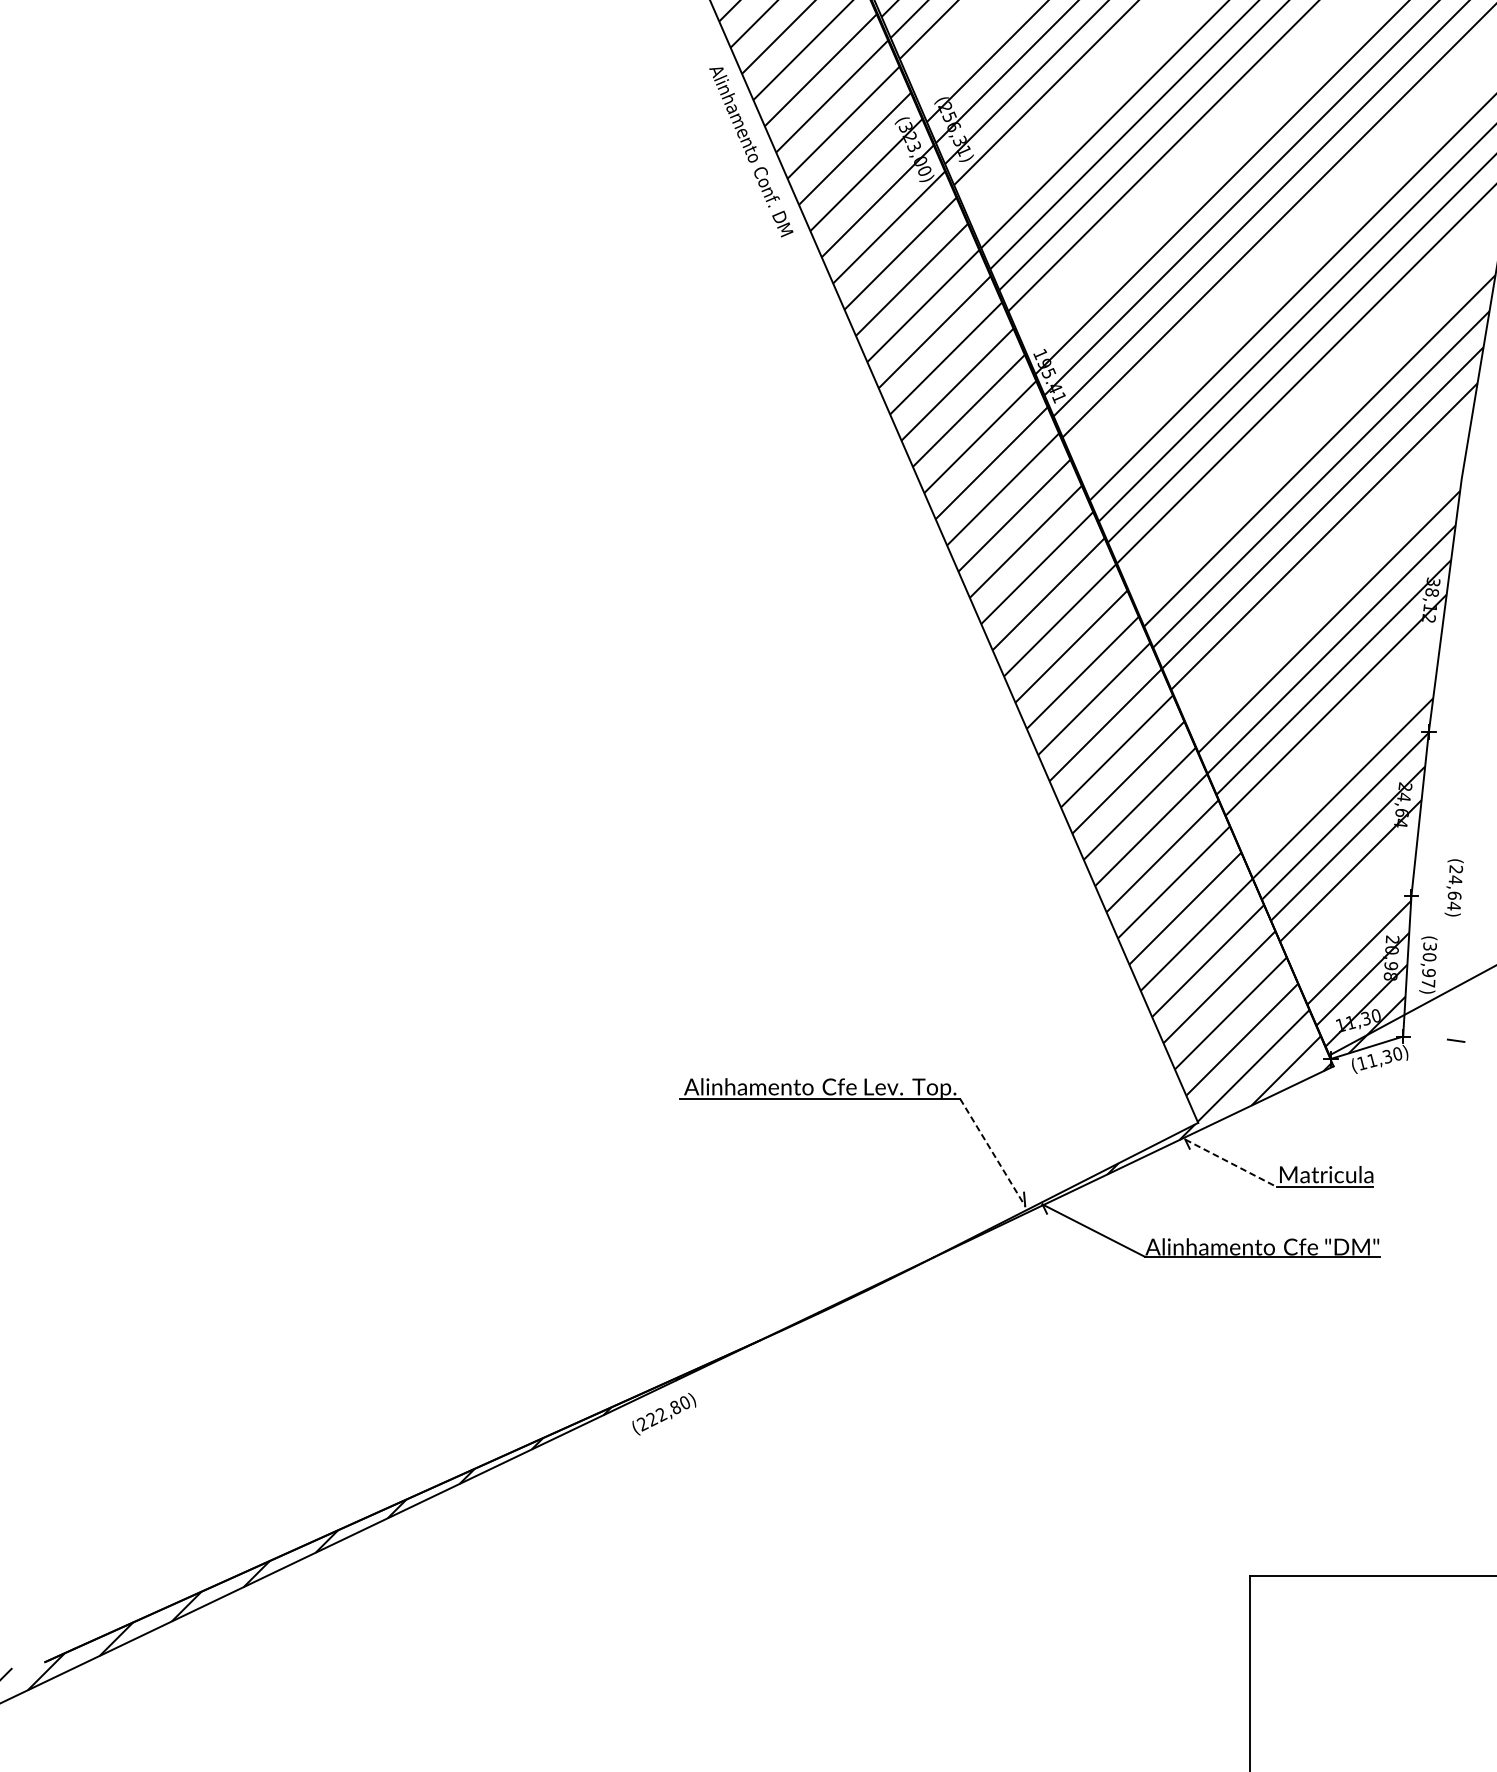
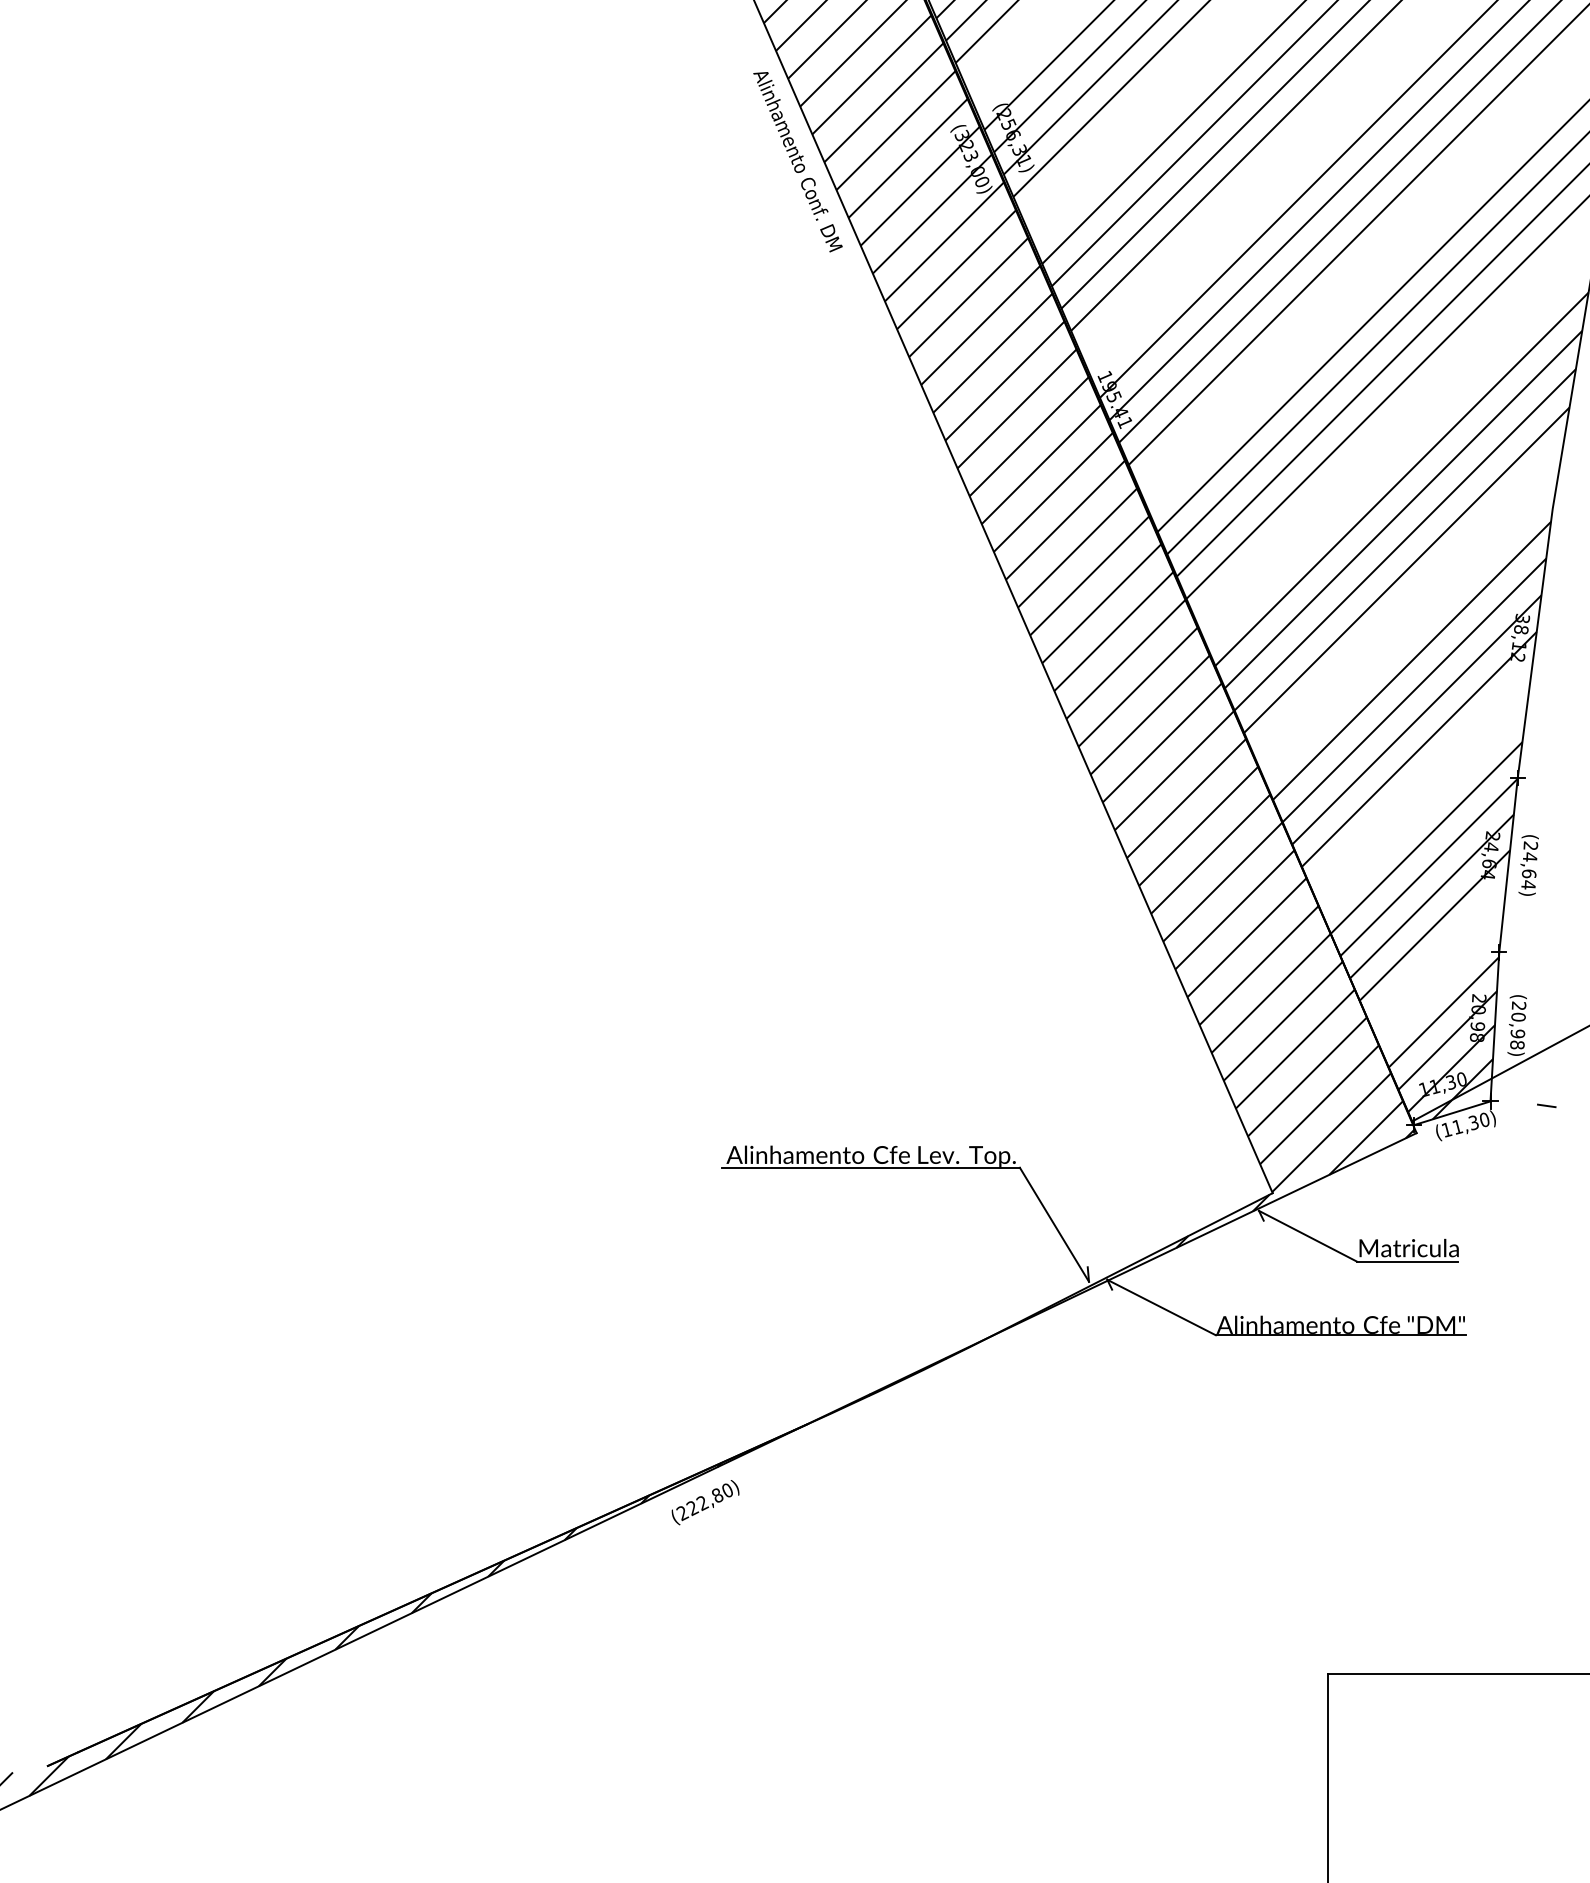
text: (1454, 887) -> (1528, 865), moved
text: (1428, 965) -> (1517, 1025), (30,97) -> (20,98)
line: (992, 1152) -> (1054, 1224), dashed -> solid
line: (1231, 1163) -> (1308, 1236), dashed -> solid

